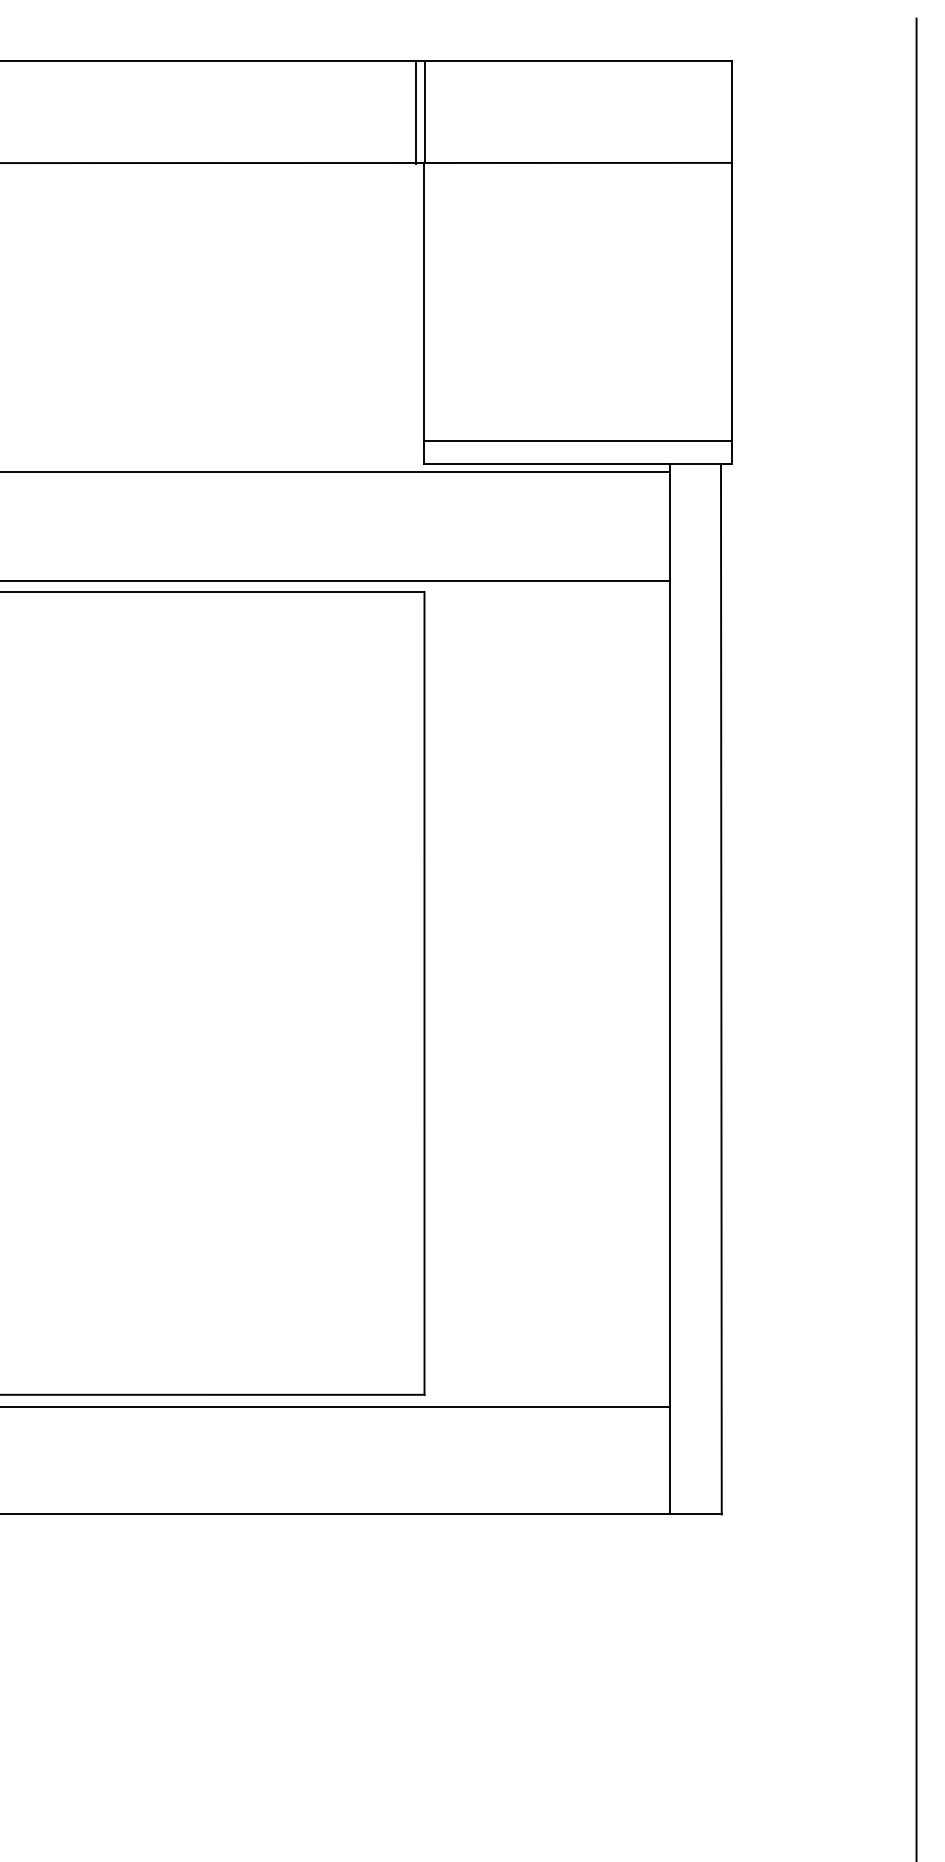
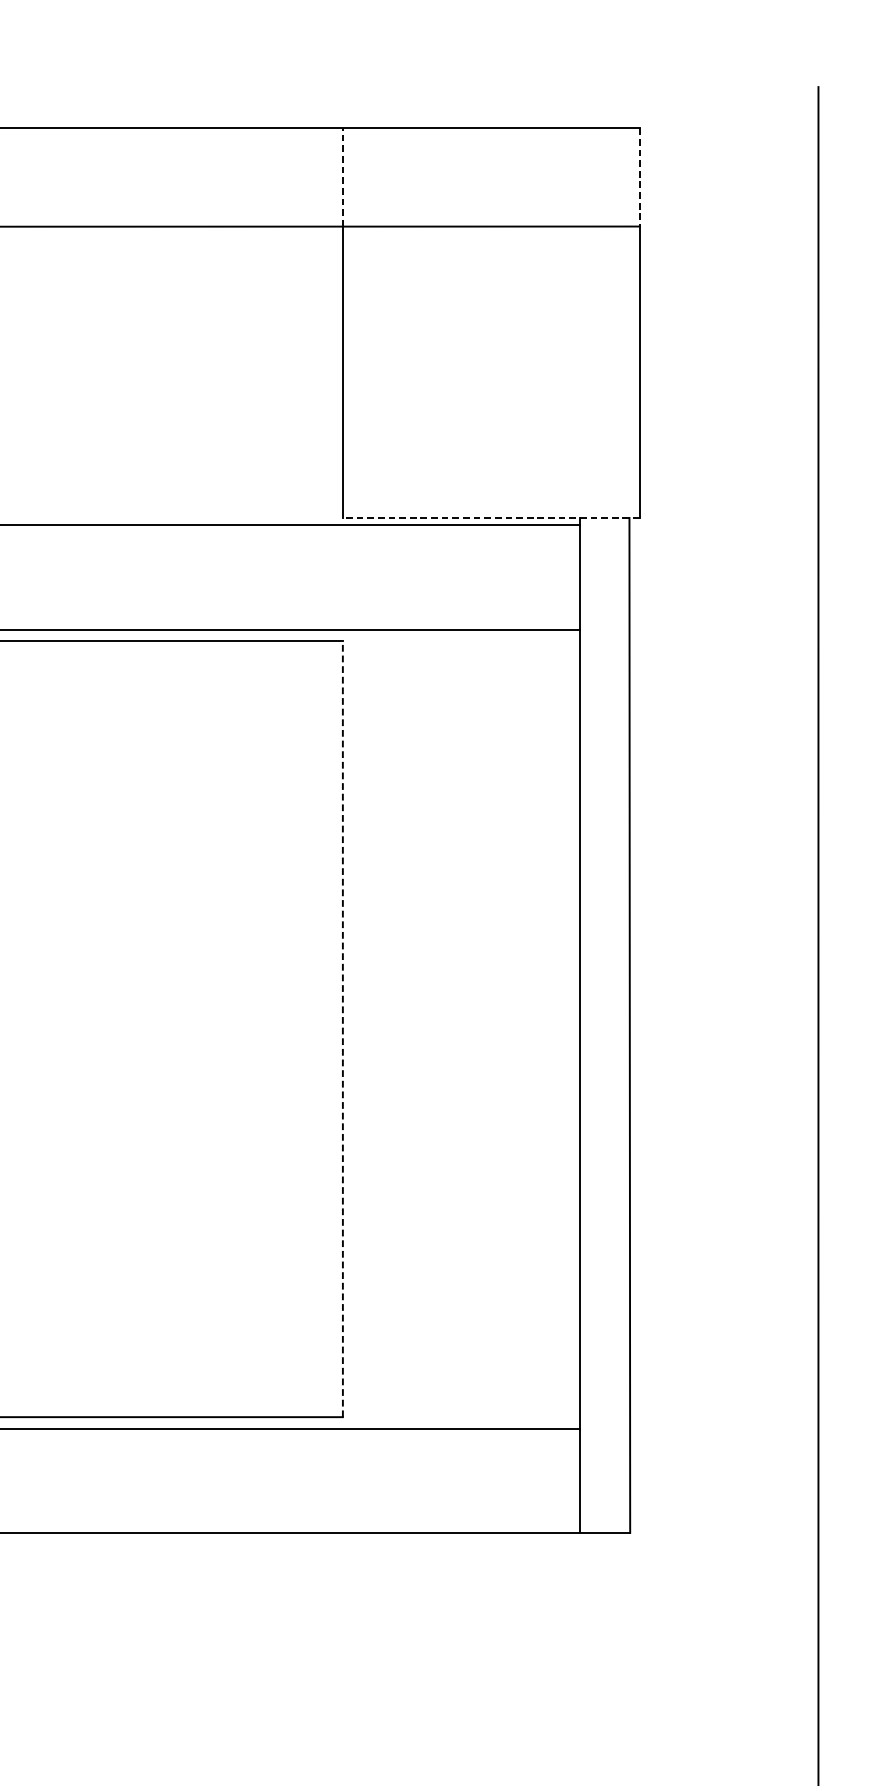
line: (415, 112) -> (334, 177), removed
line: (424, 112) -> (342, 177), solid -> dashed
line: (731, 112) -> (639, 177), solid -> dashed
line: (577, 440) -> (490, 494), removed
line: (578, 464) -> (491, 518), solid -> dashed
line: (424, 992) -> (342, 1028), solid -> dashed

